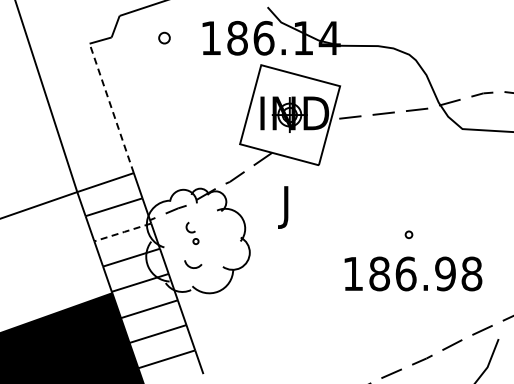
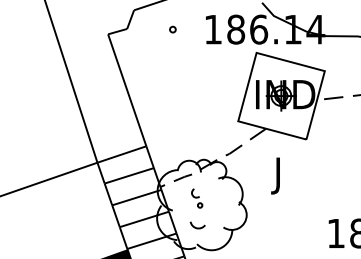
part: (164, 38) -> (172, 29), size x0.62
line: (111, 107) -> (127, 89), dashed -> solid
line: (123, 232) -> (137, 197), dashed -> solid

